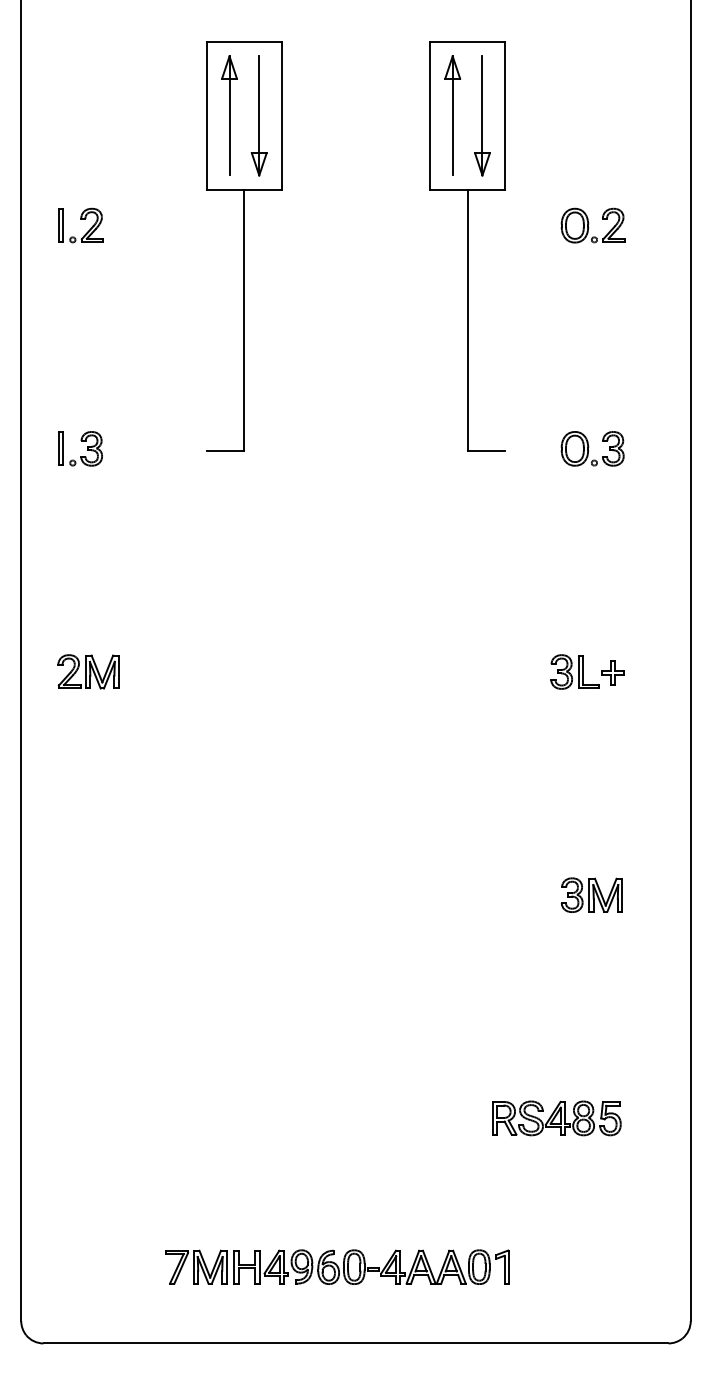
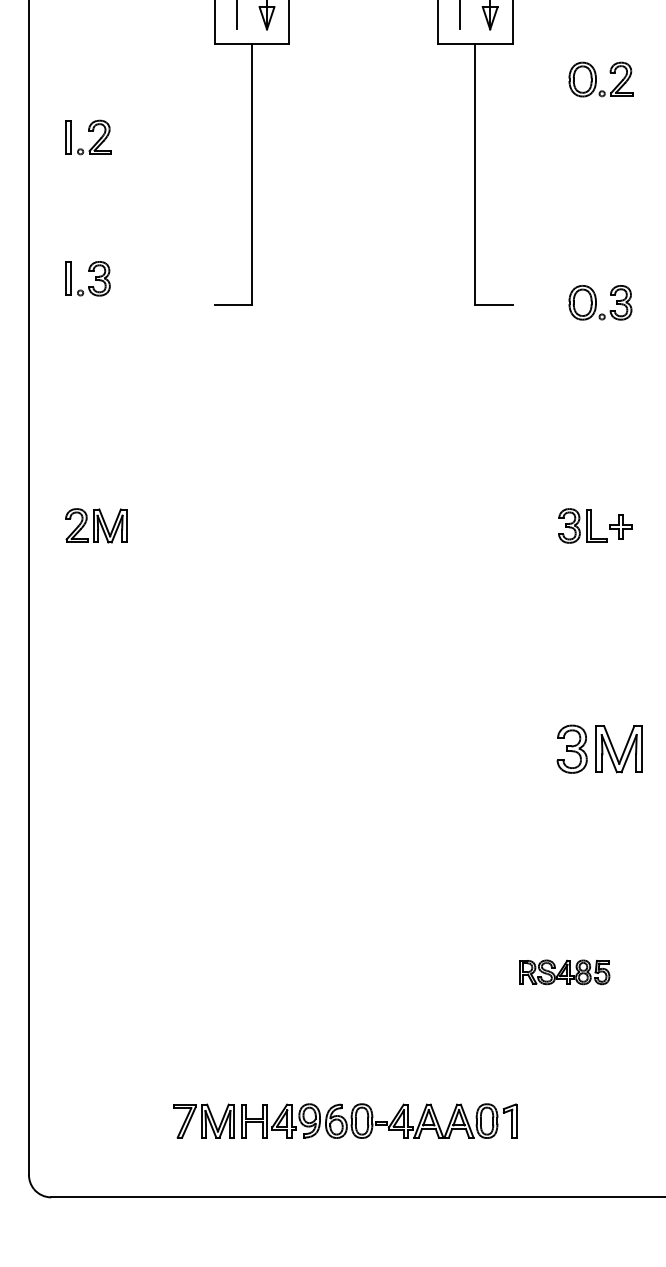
part: (80, 225) -> (88, 137), moved
part: (87, 448) -> (95, 278), moved
part: (591, 894) -> (599, 748), size x1.4
part: (556, 1118) -> (564, 972), size x0.7

